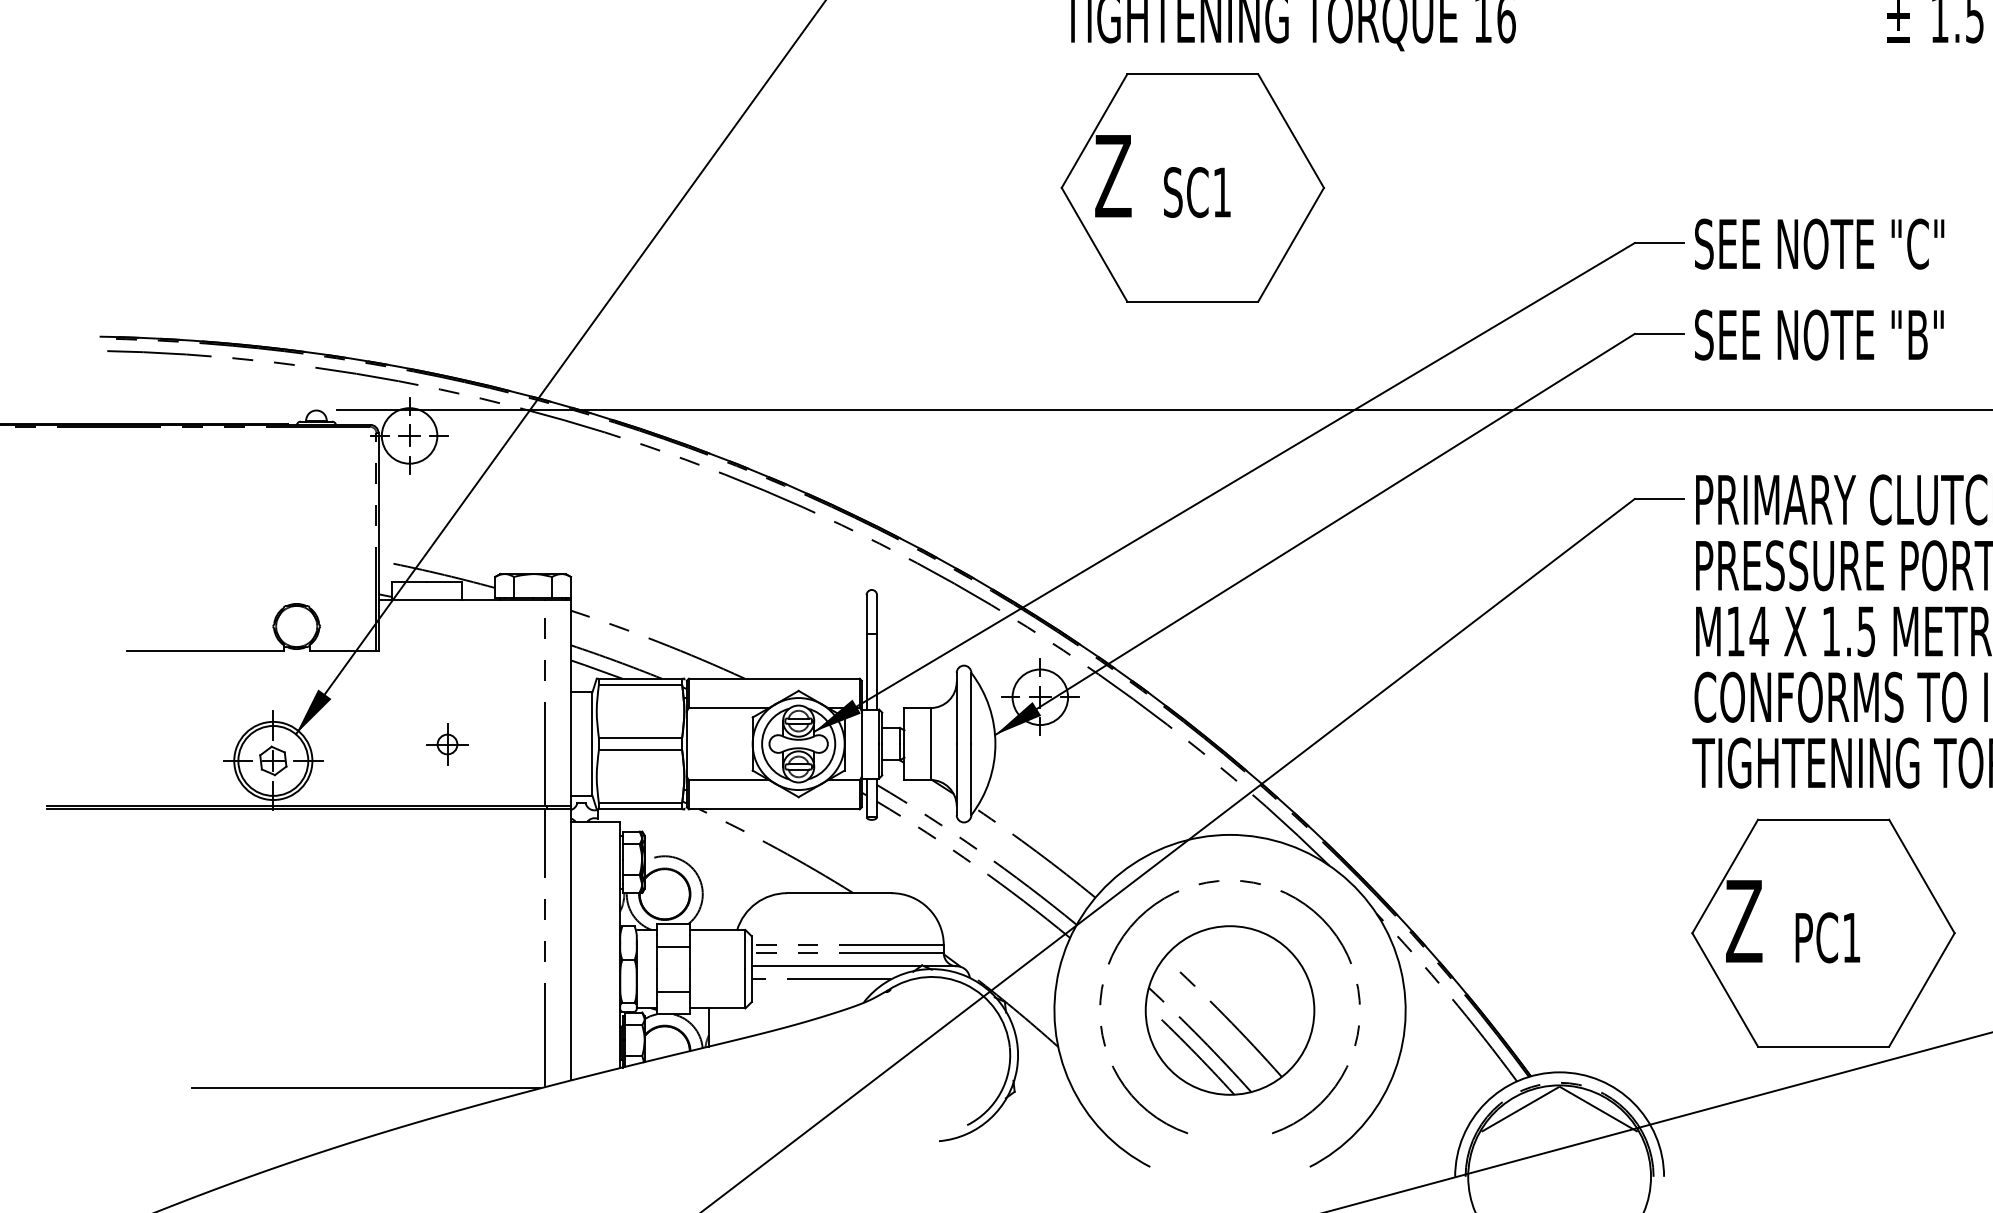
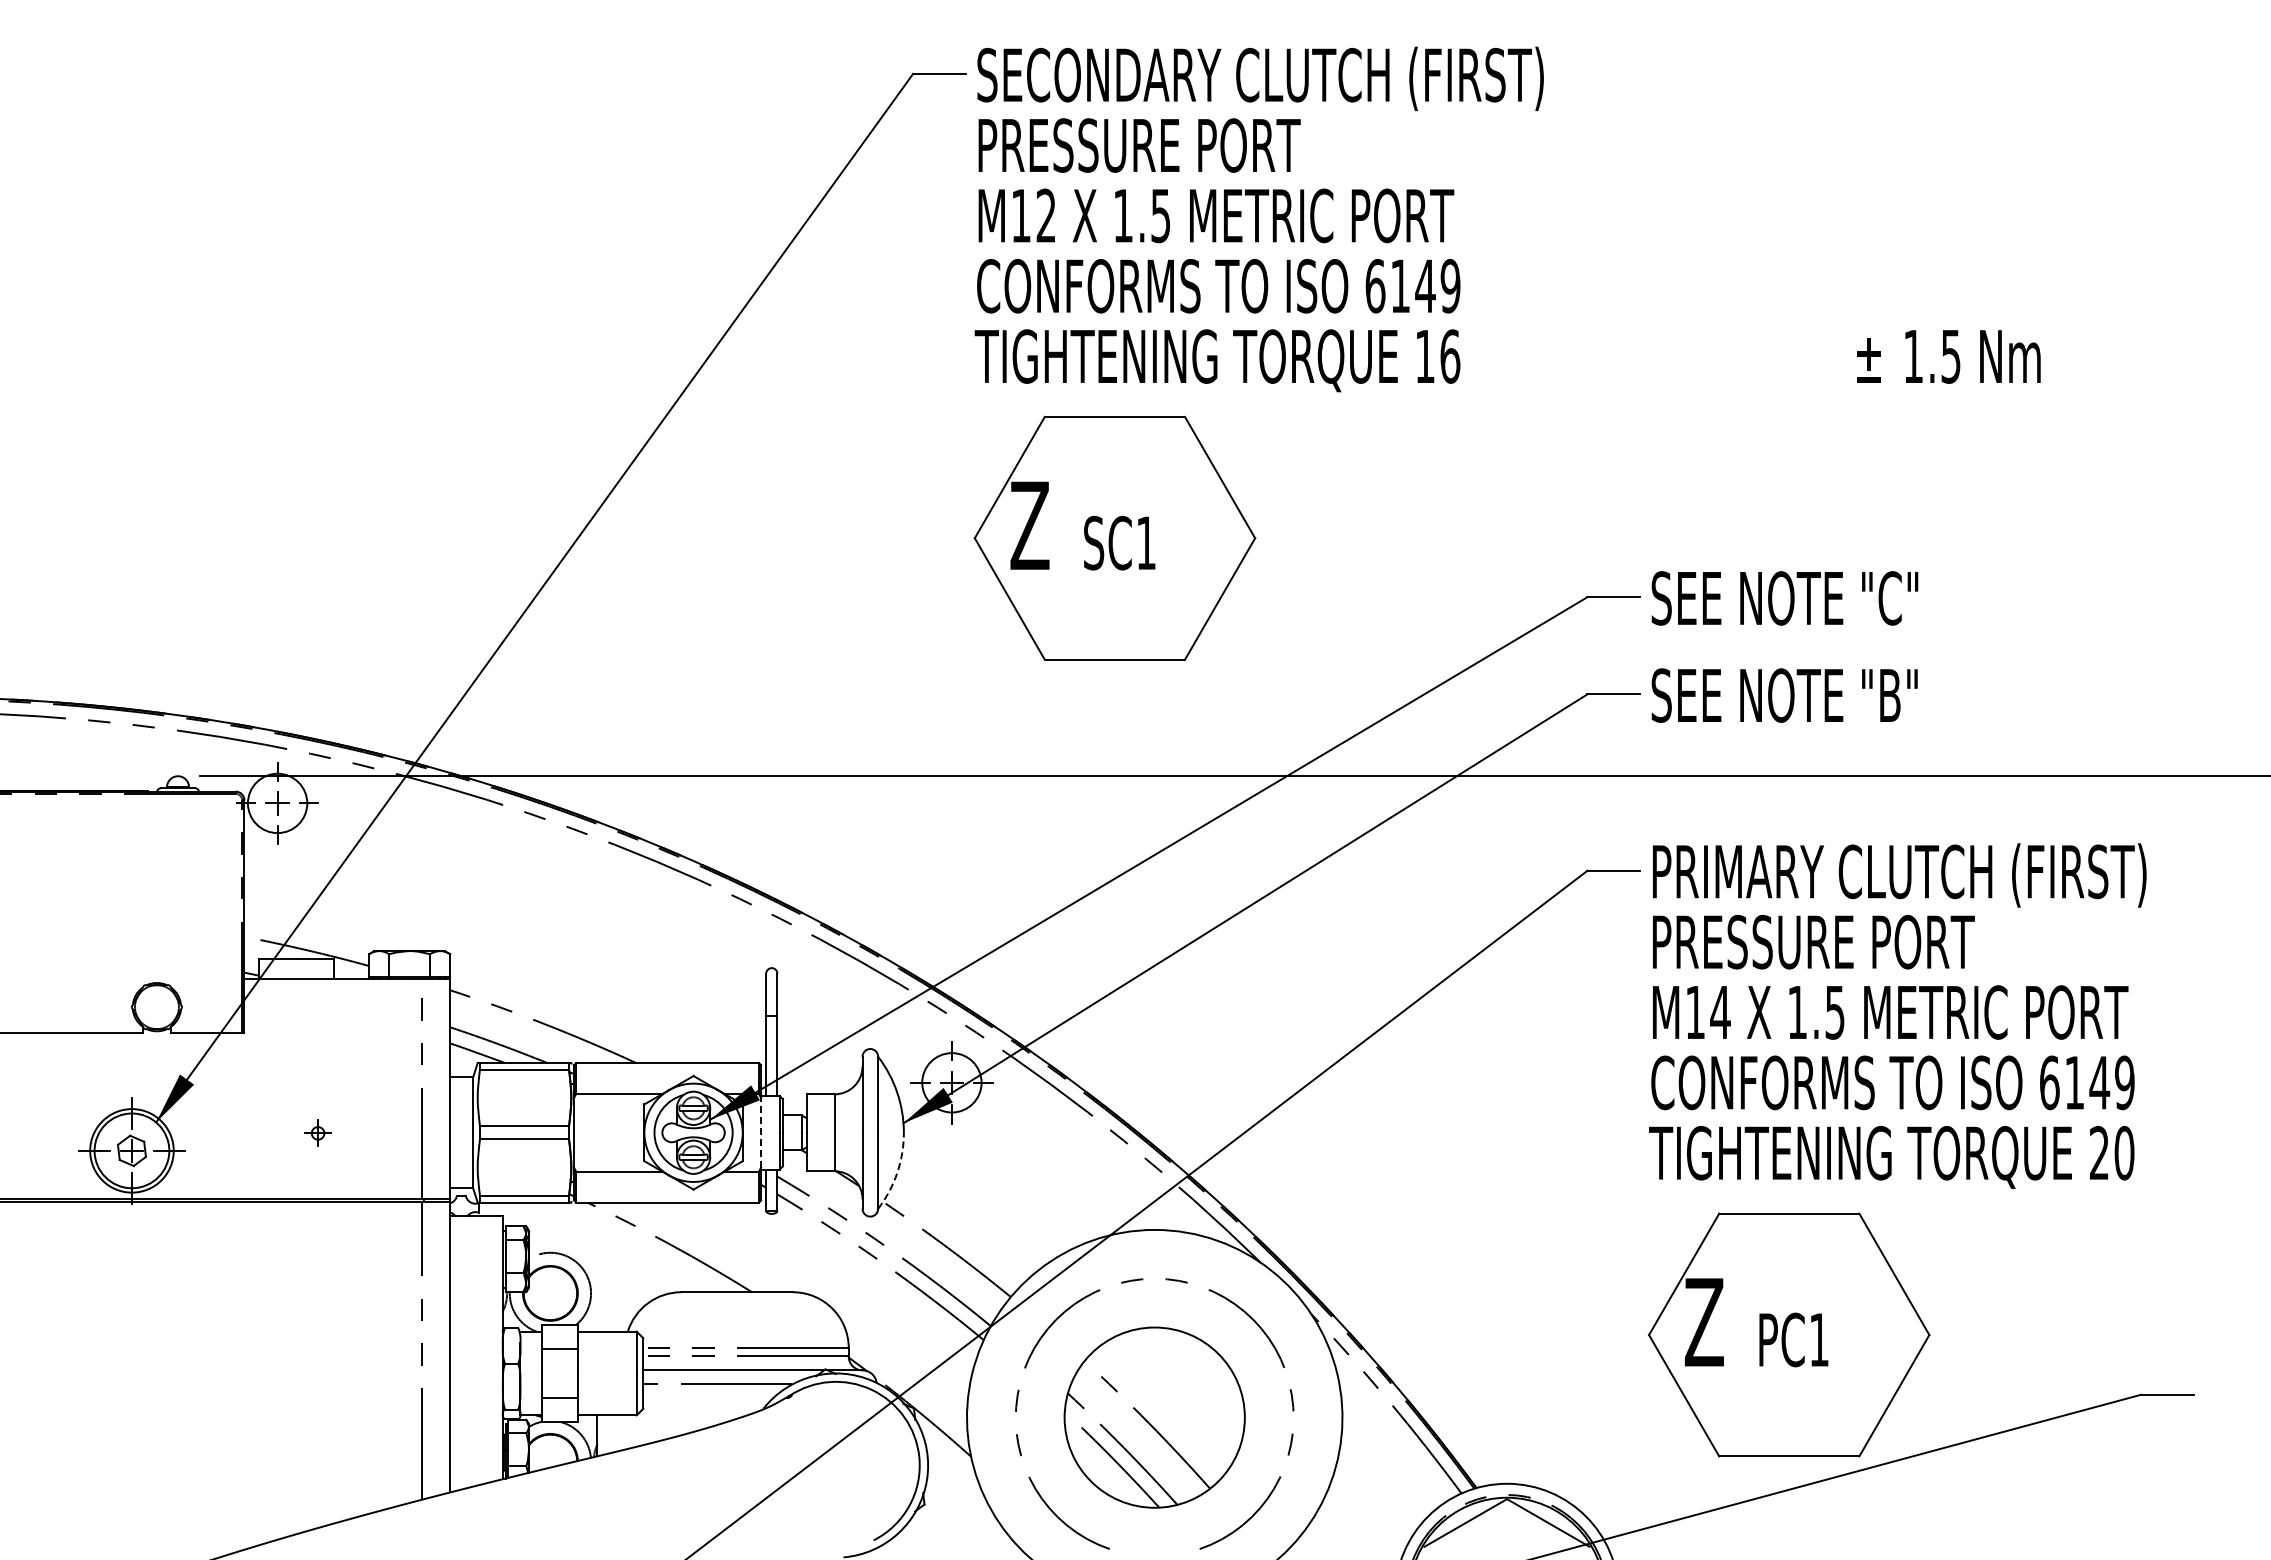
line: (862, 743) -> (761, 1132), solid -> dashed
part: (446, 744) -> (317, 1133), size x0.6
arc: (989, 781) -> (897, 1172), solid -> dashed
line: (365, 1088) -> (230, 1501), removed

